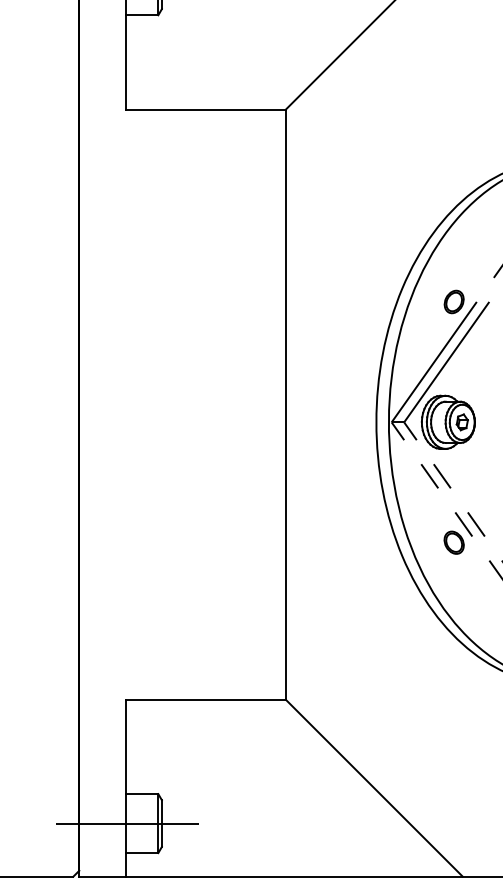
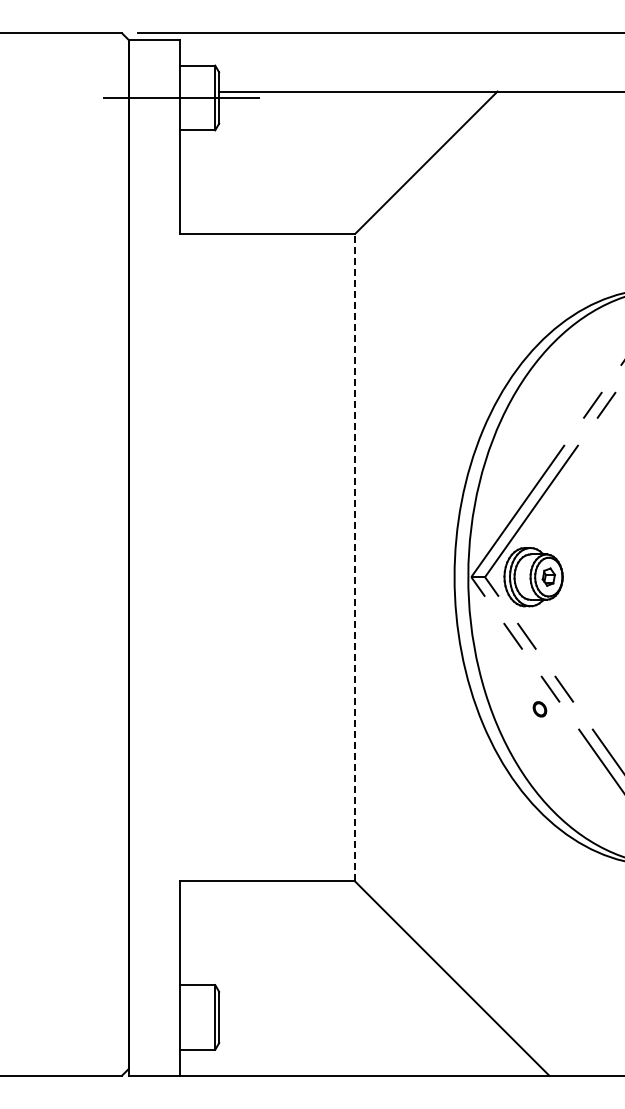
part: (453, 301) -> (539, 444), removed
line: (286, 404) -> (355, 557), solid -> dashed
part: (453, 542) -> (539, 709), size x0.6
line: (127, 823) -> (181, 1017), removed

